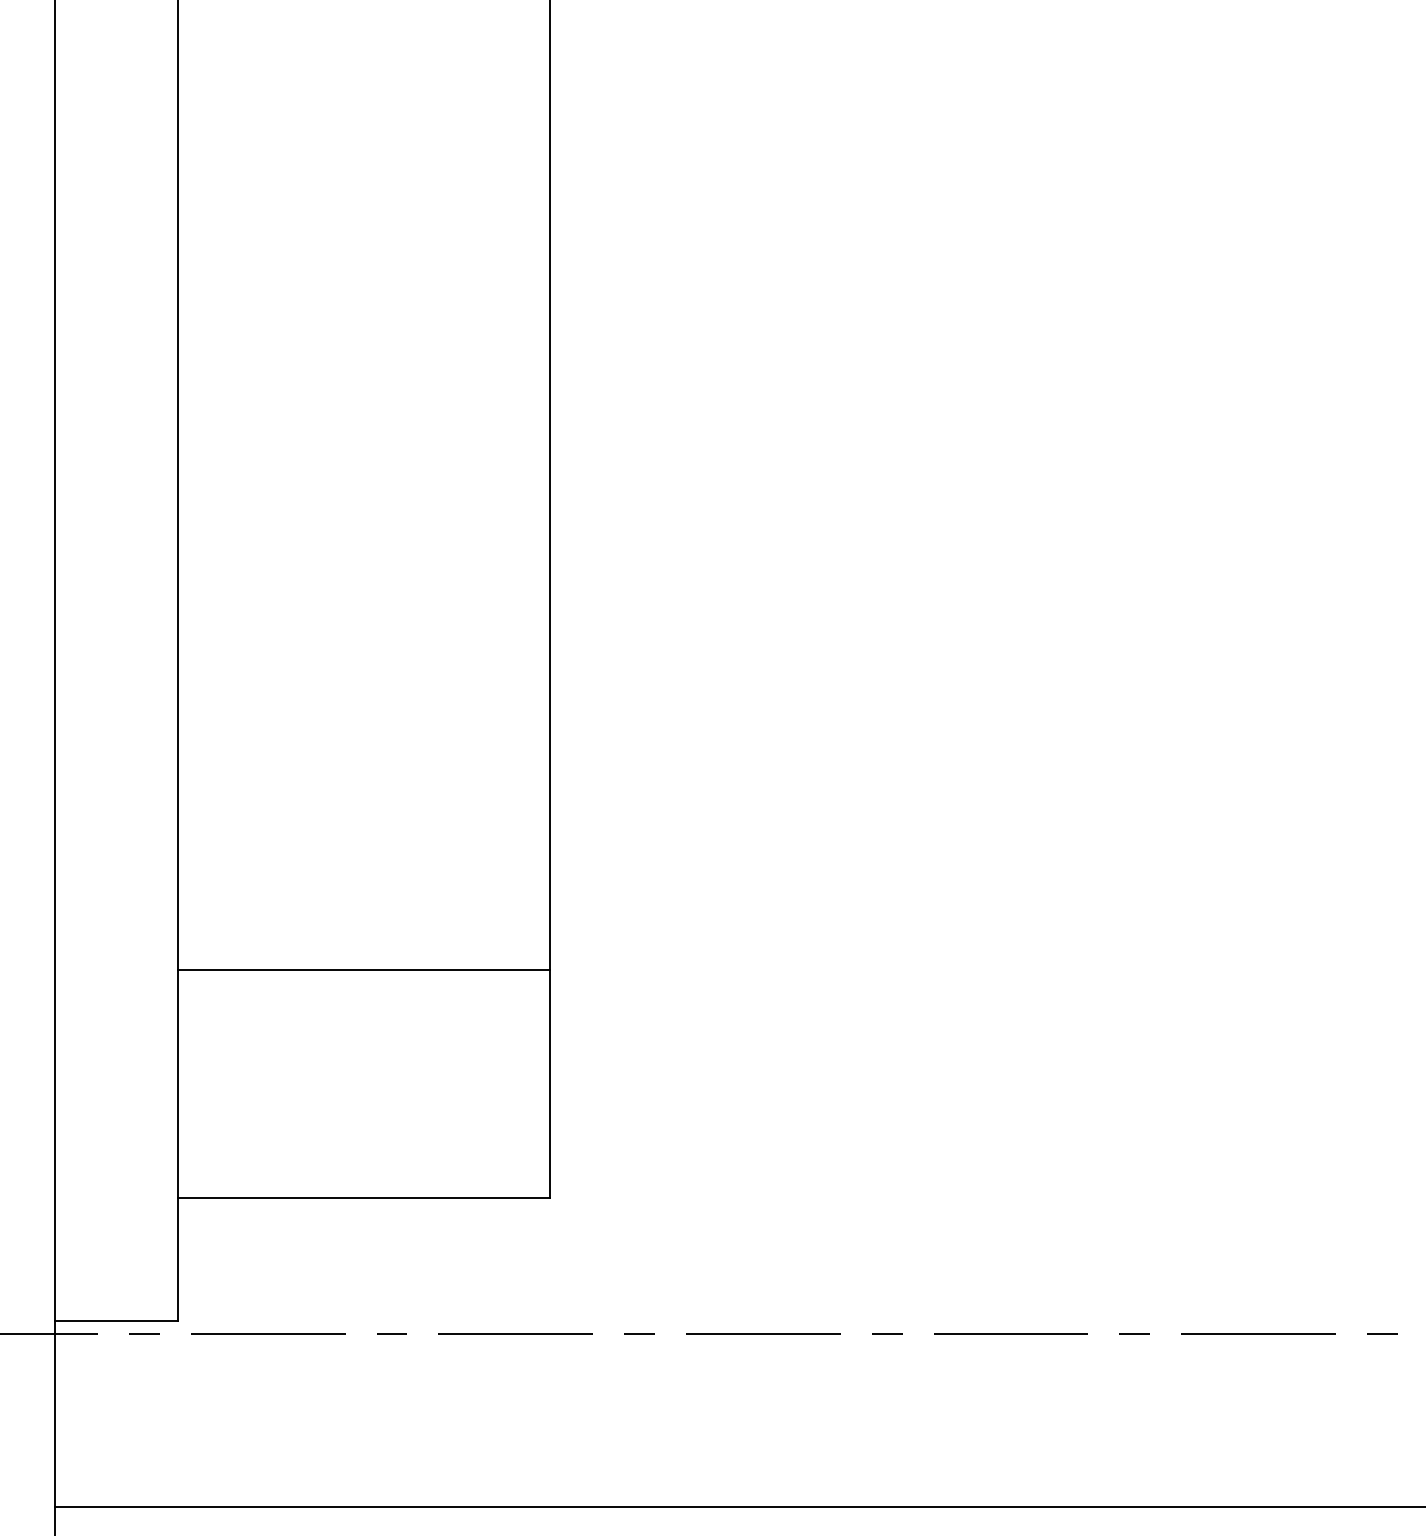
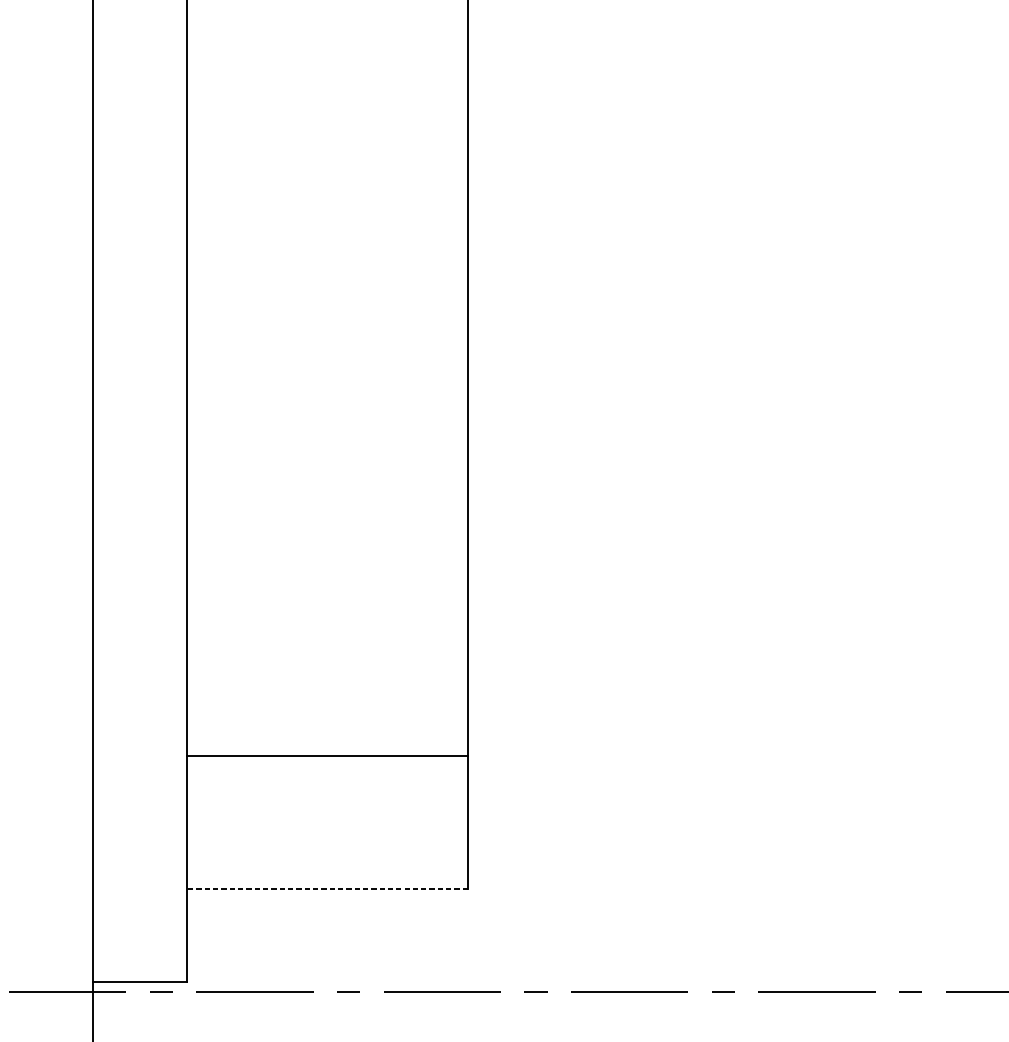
line: (363, 969) -> (327, 755), moved
line: (364, 1197) -> (327, 888), solid -> dashed

